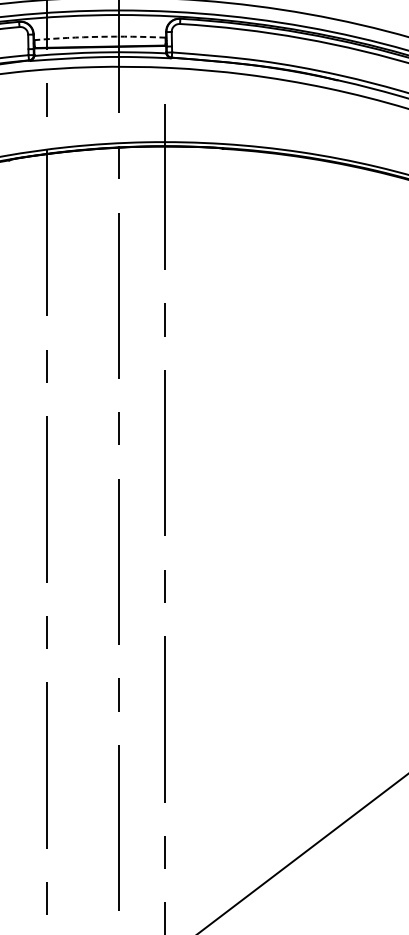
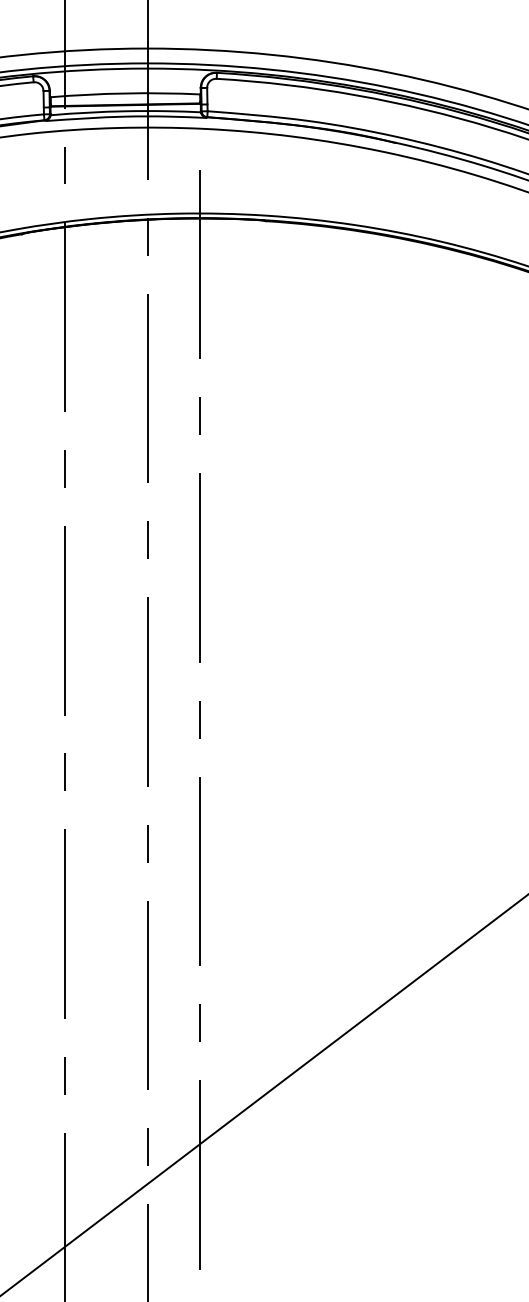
arc: (100, 36) -> (125, 93), dashed -> solid

